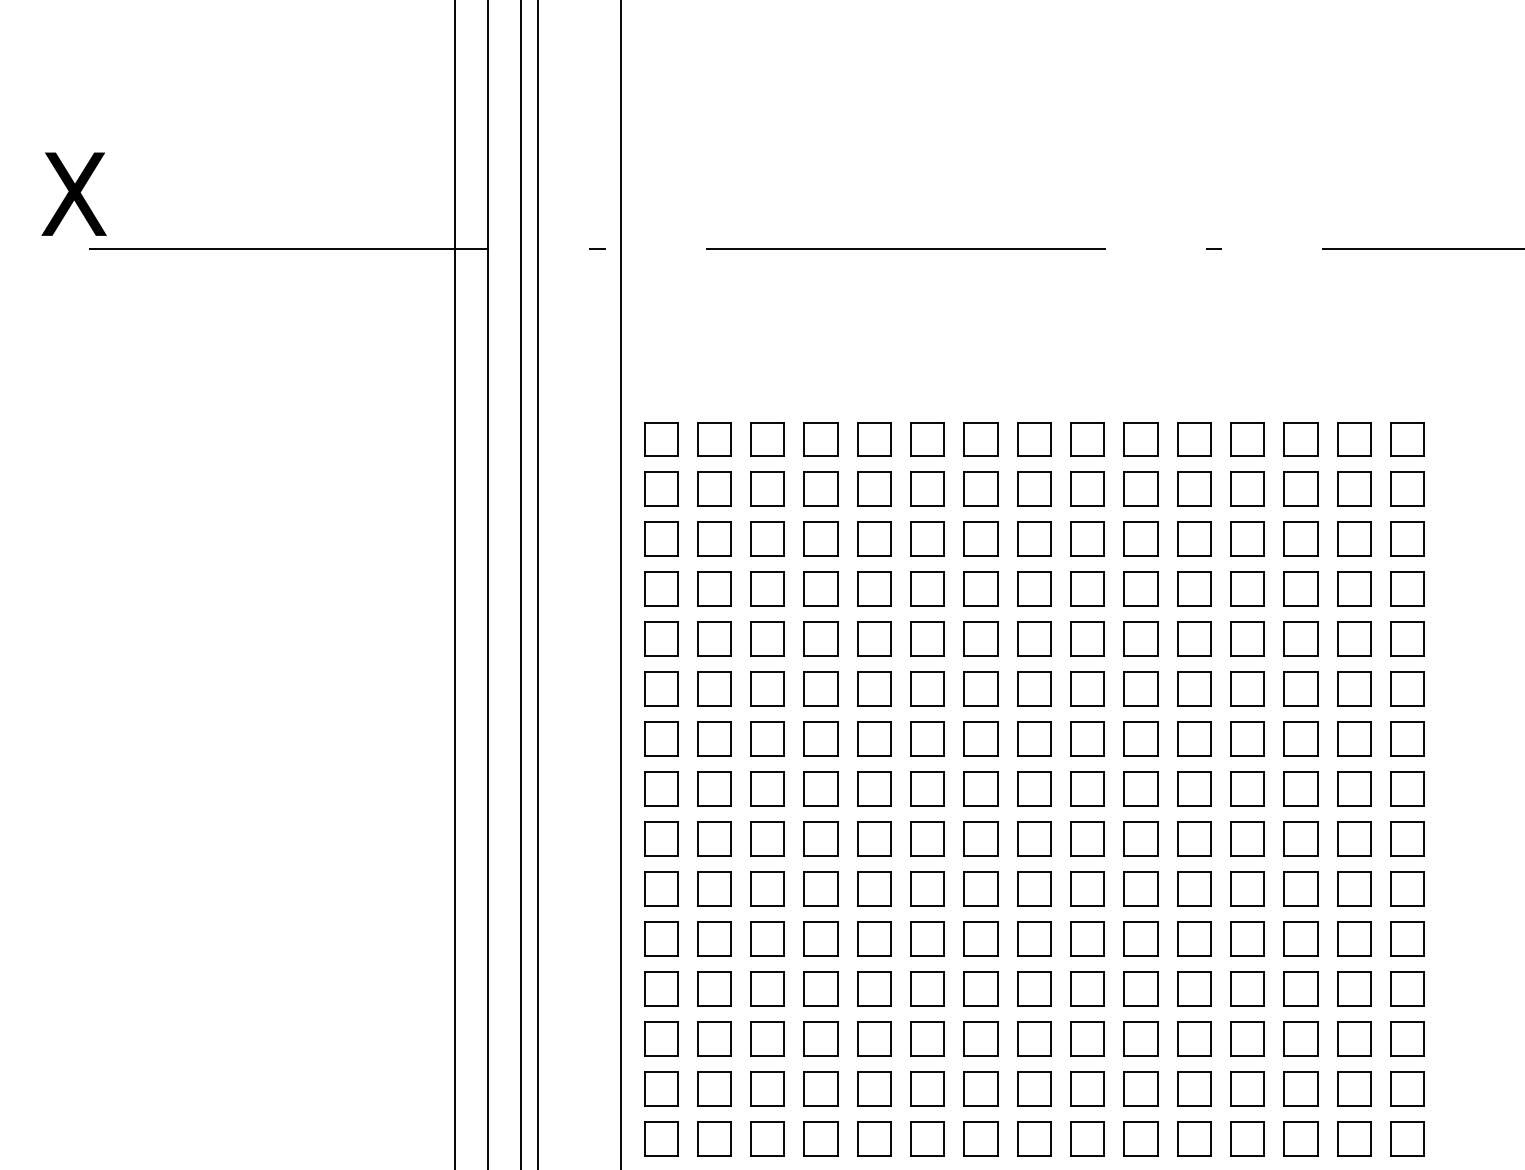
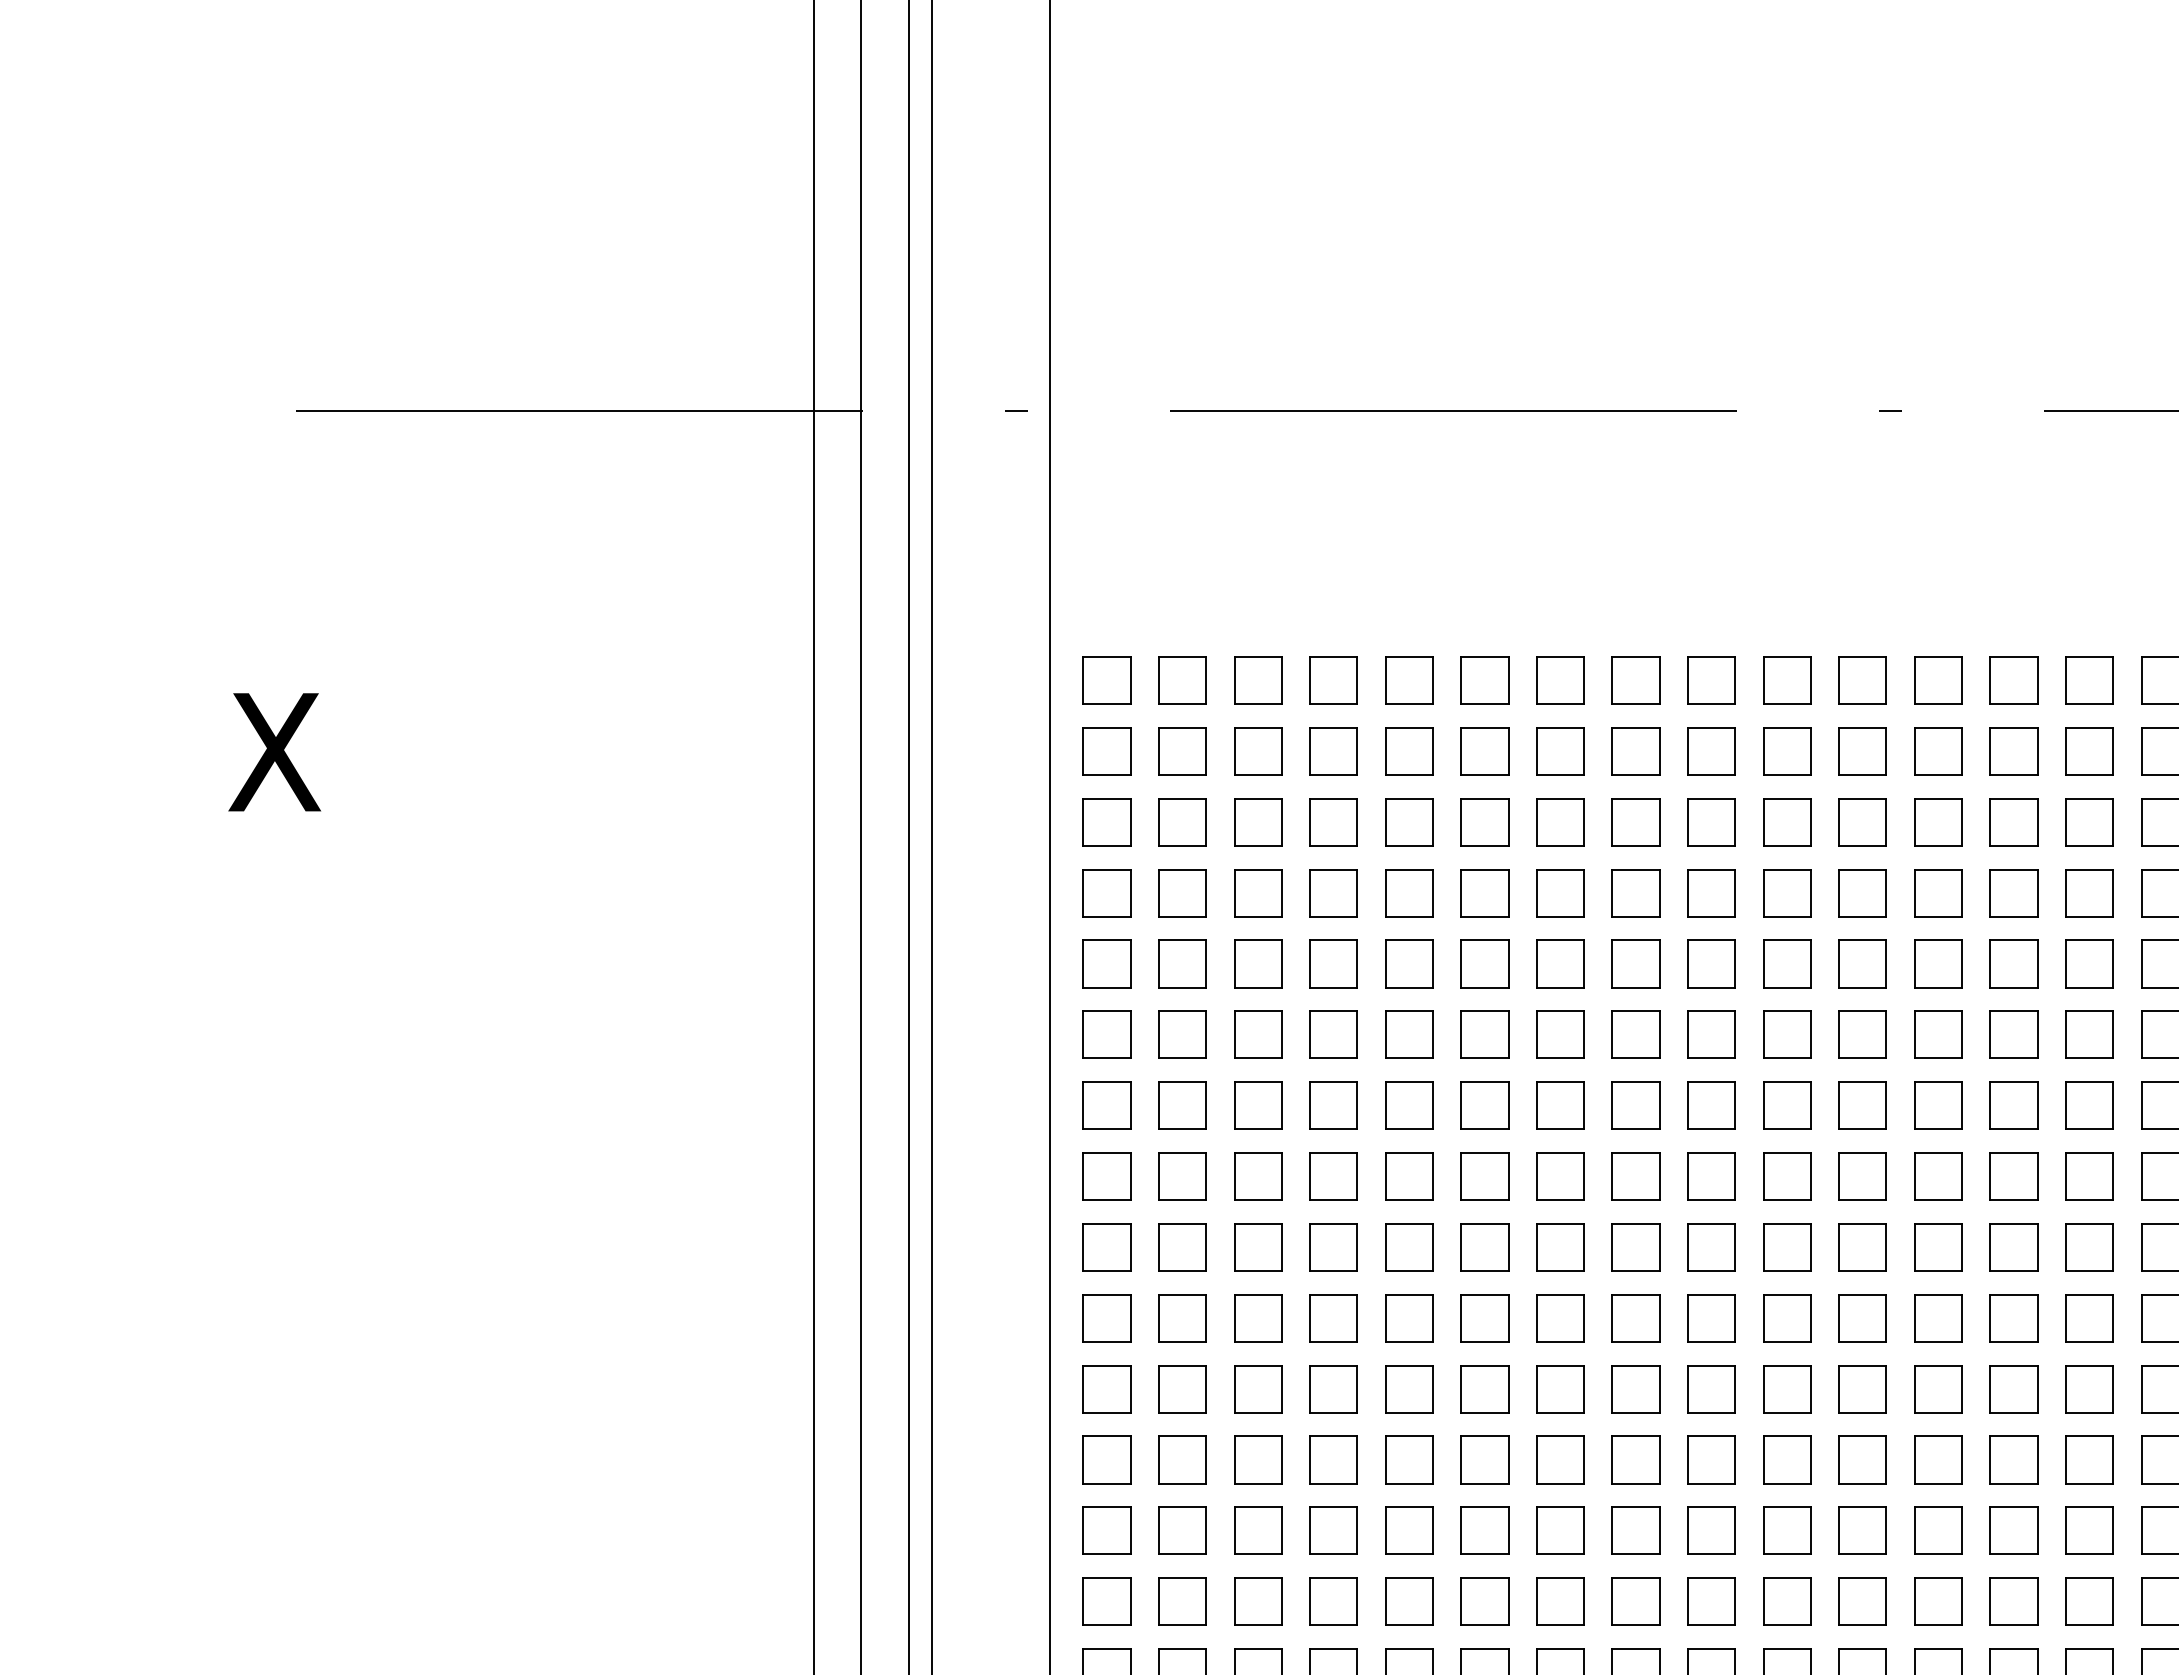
text: (73, 194) -> (274, 752), moved

